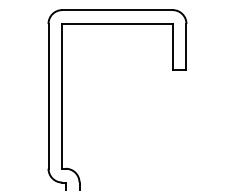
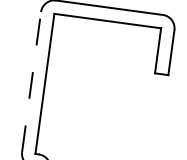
line: (48, 95) -> (31, 81), solid -> dashed

